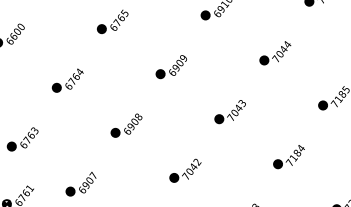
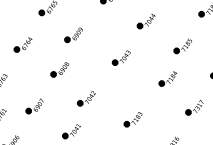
part: (171, 67) -> (73, 35), moved
part: (288, 156) -> (167, 78), moved
part: (185, 170) -> (86, 98), moved

